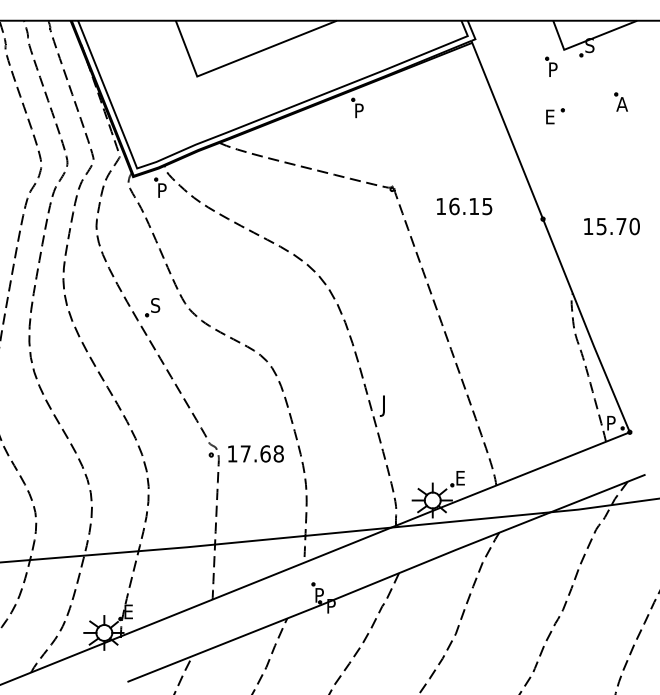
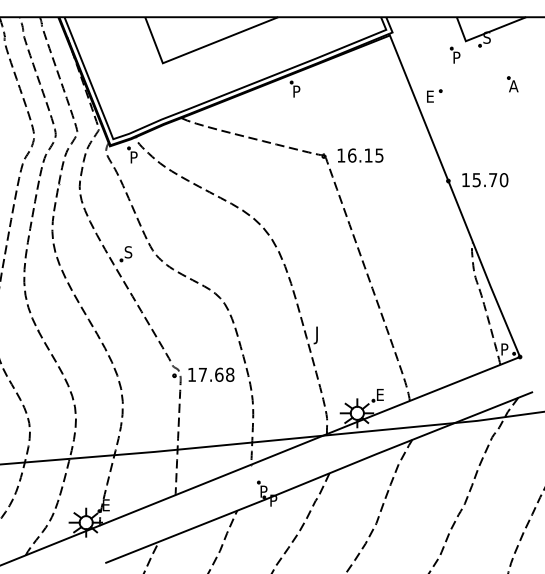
part: (555, 115) -> (434, 95), moved
text: (464, 206) -> (360, 155), moved
text: (612, 226) -> (485, 180), moved

